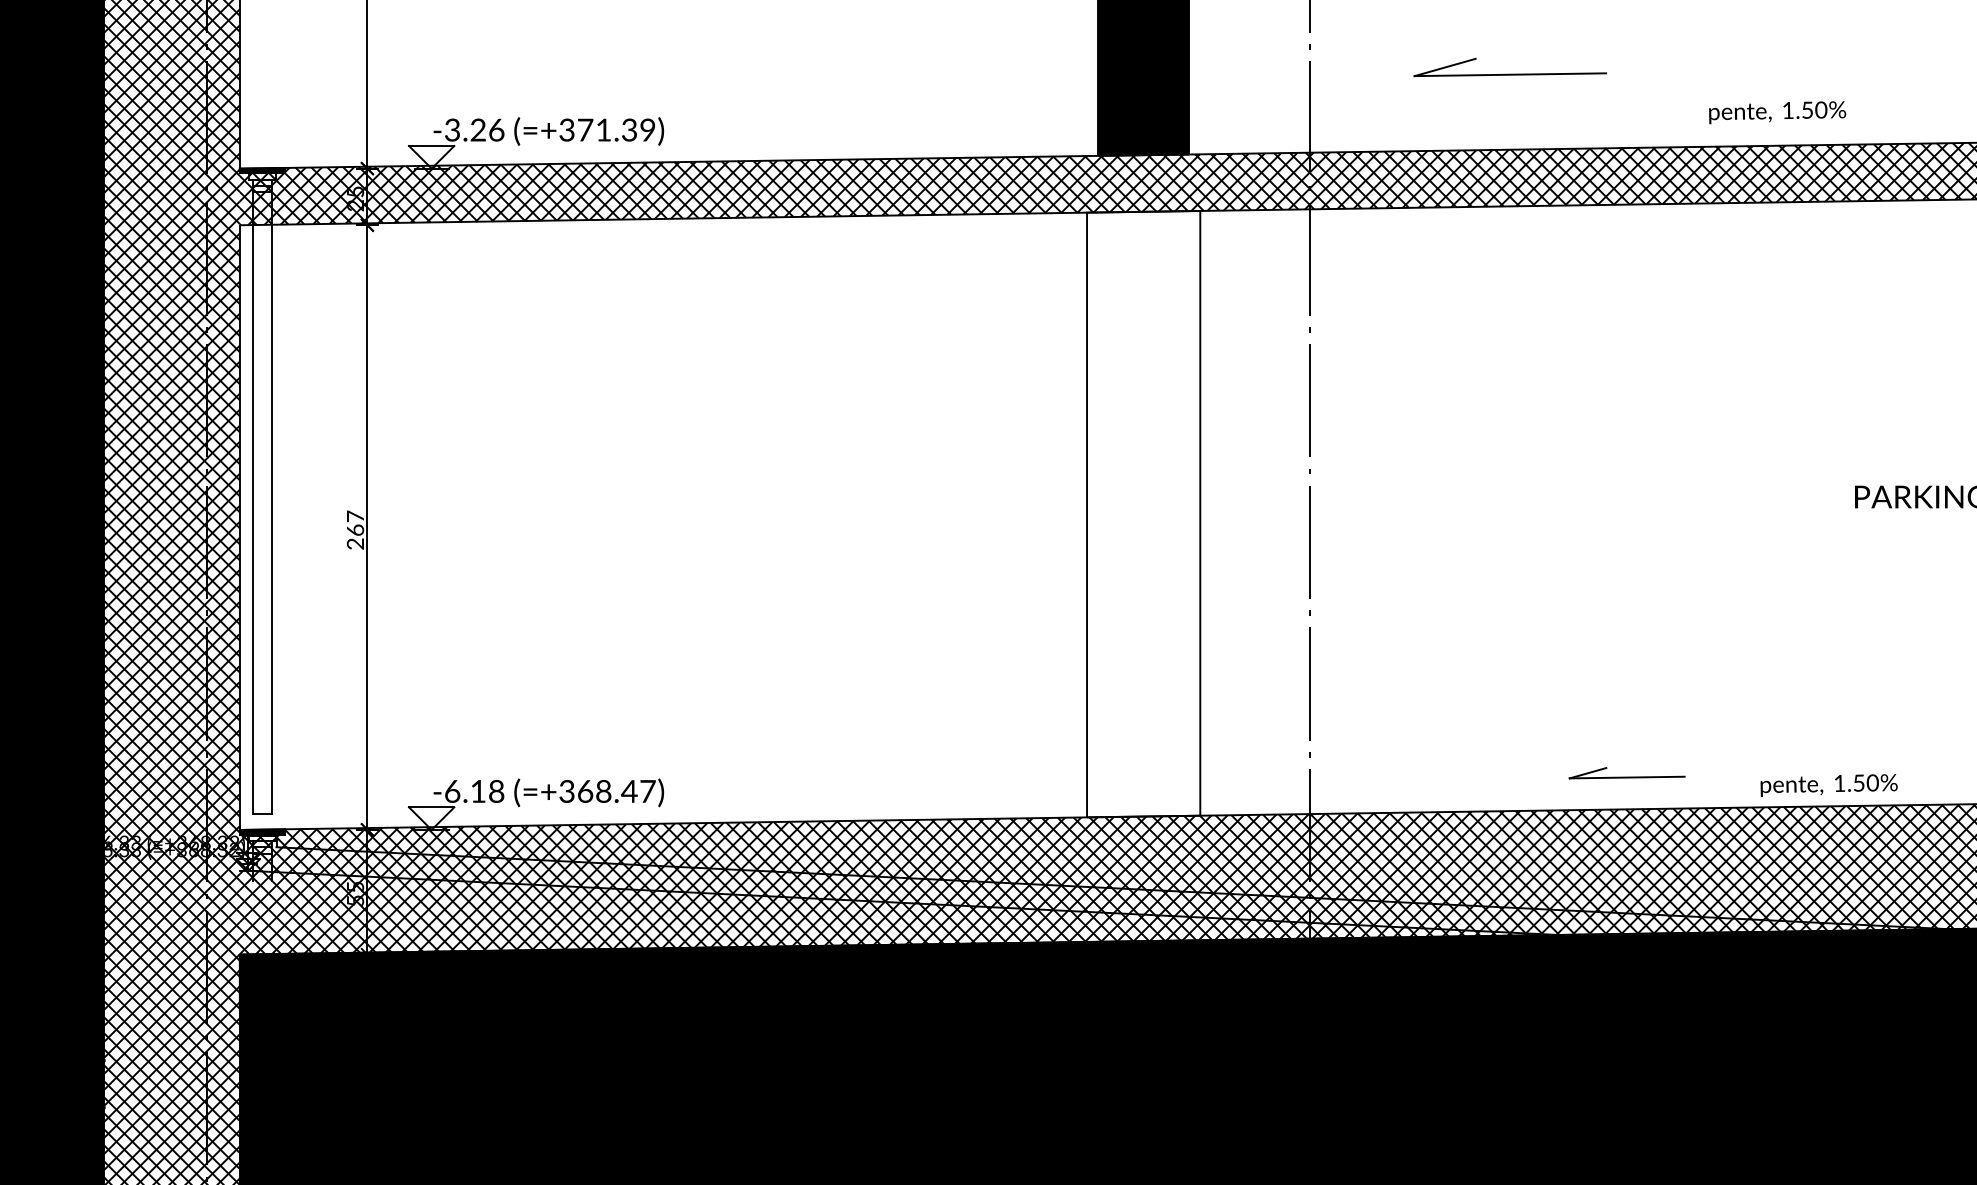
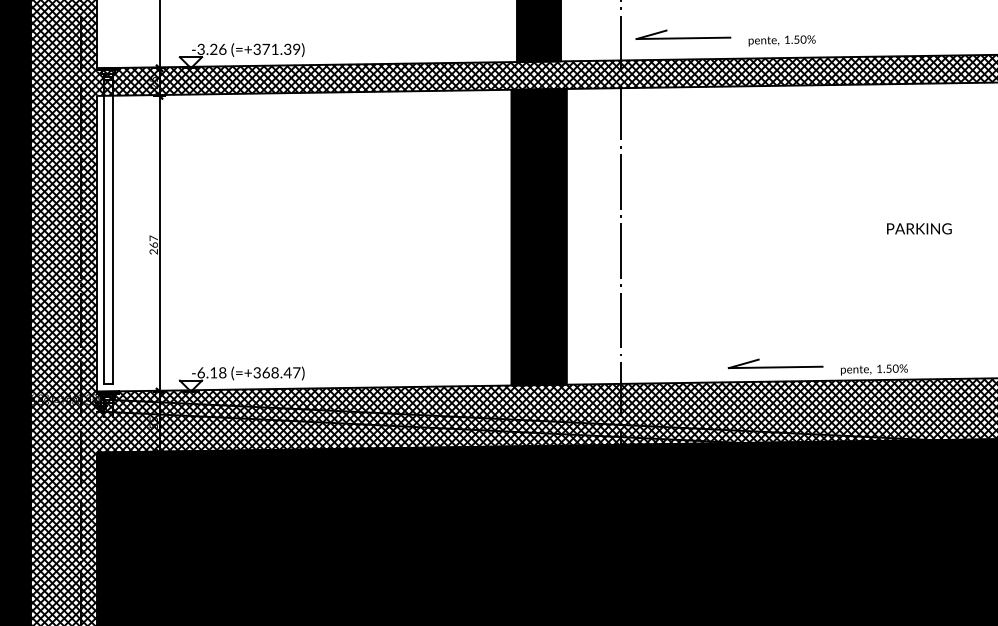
part: (1510, 66) -> (683, 34), moved
text: (1776, 111) -> (781, 40), moved
fill: (1142, 512) -> (538, 236), added
part: (1626, 772) -> (775, 363), size x1.67

